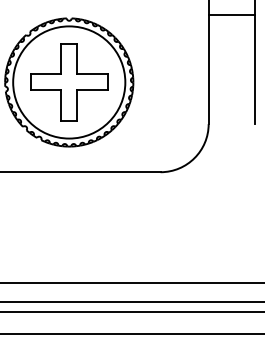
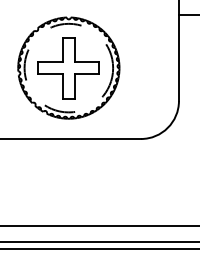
circle: (69, 82) -> (69, 68), solid -> dashed

